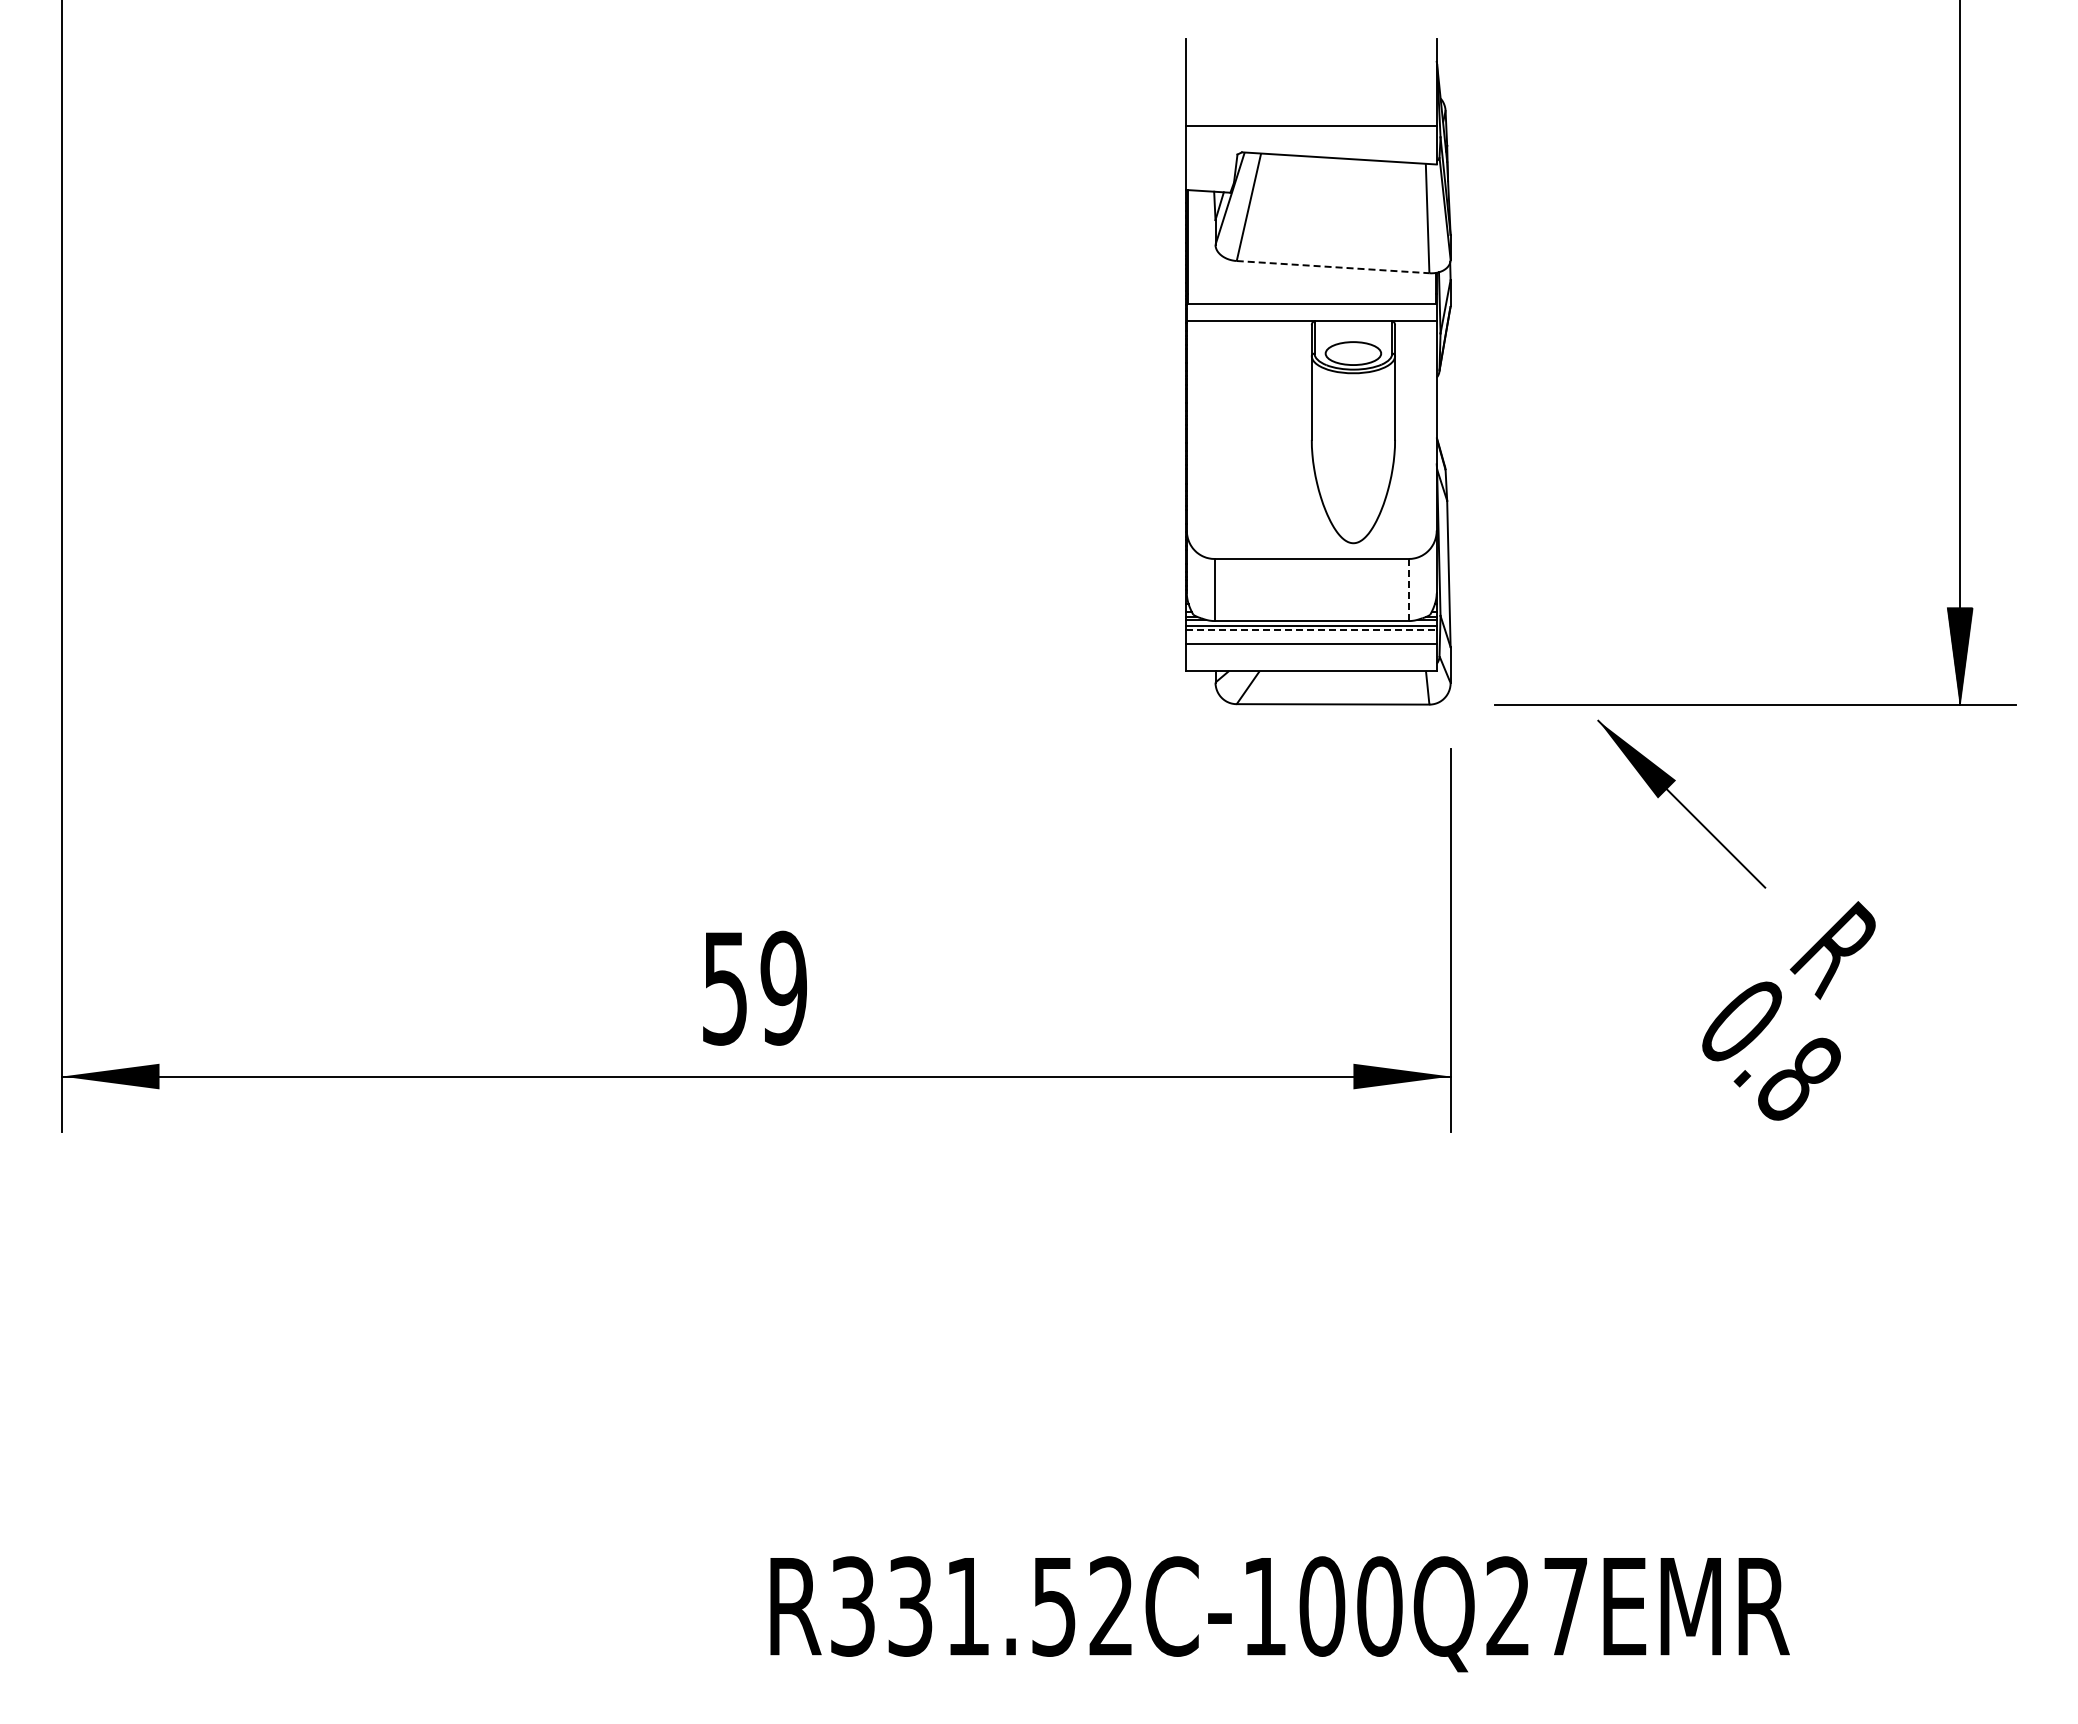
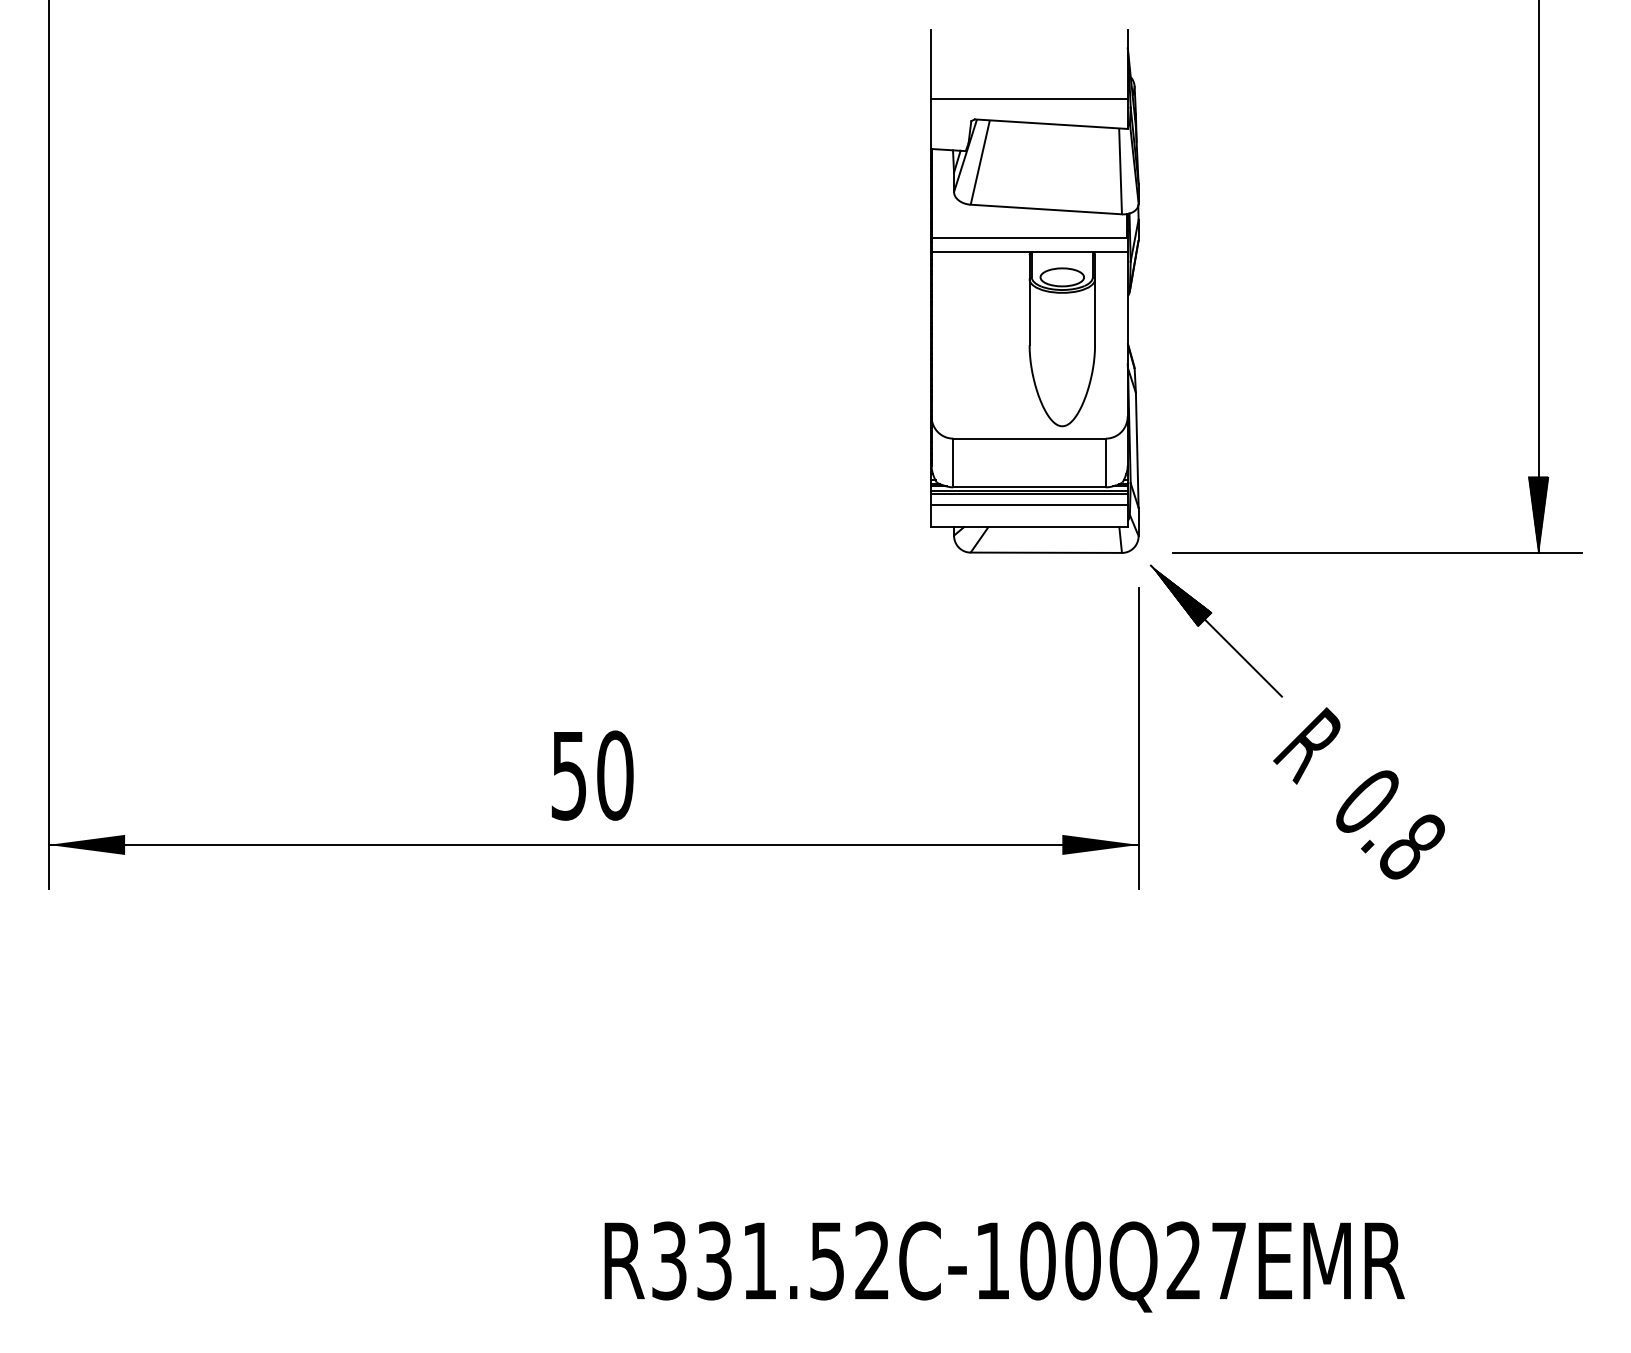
line: (1333, 267) -> (1046, 209), dashed -> solid
line: (1408, 589) -> (1105, 462), dashed -> solid
line: (1311, 630) -> (1029, 494), dashed -> solid
part: (1681, 803) -> (1216, 630), moved
text: (1832, 950) -> (1306, 745), moved
text: (783, 987) -> (614, 775), 59 -> 50

